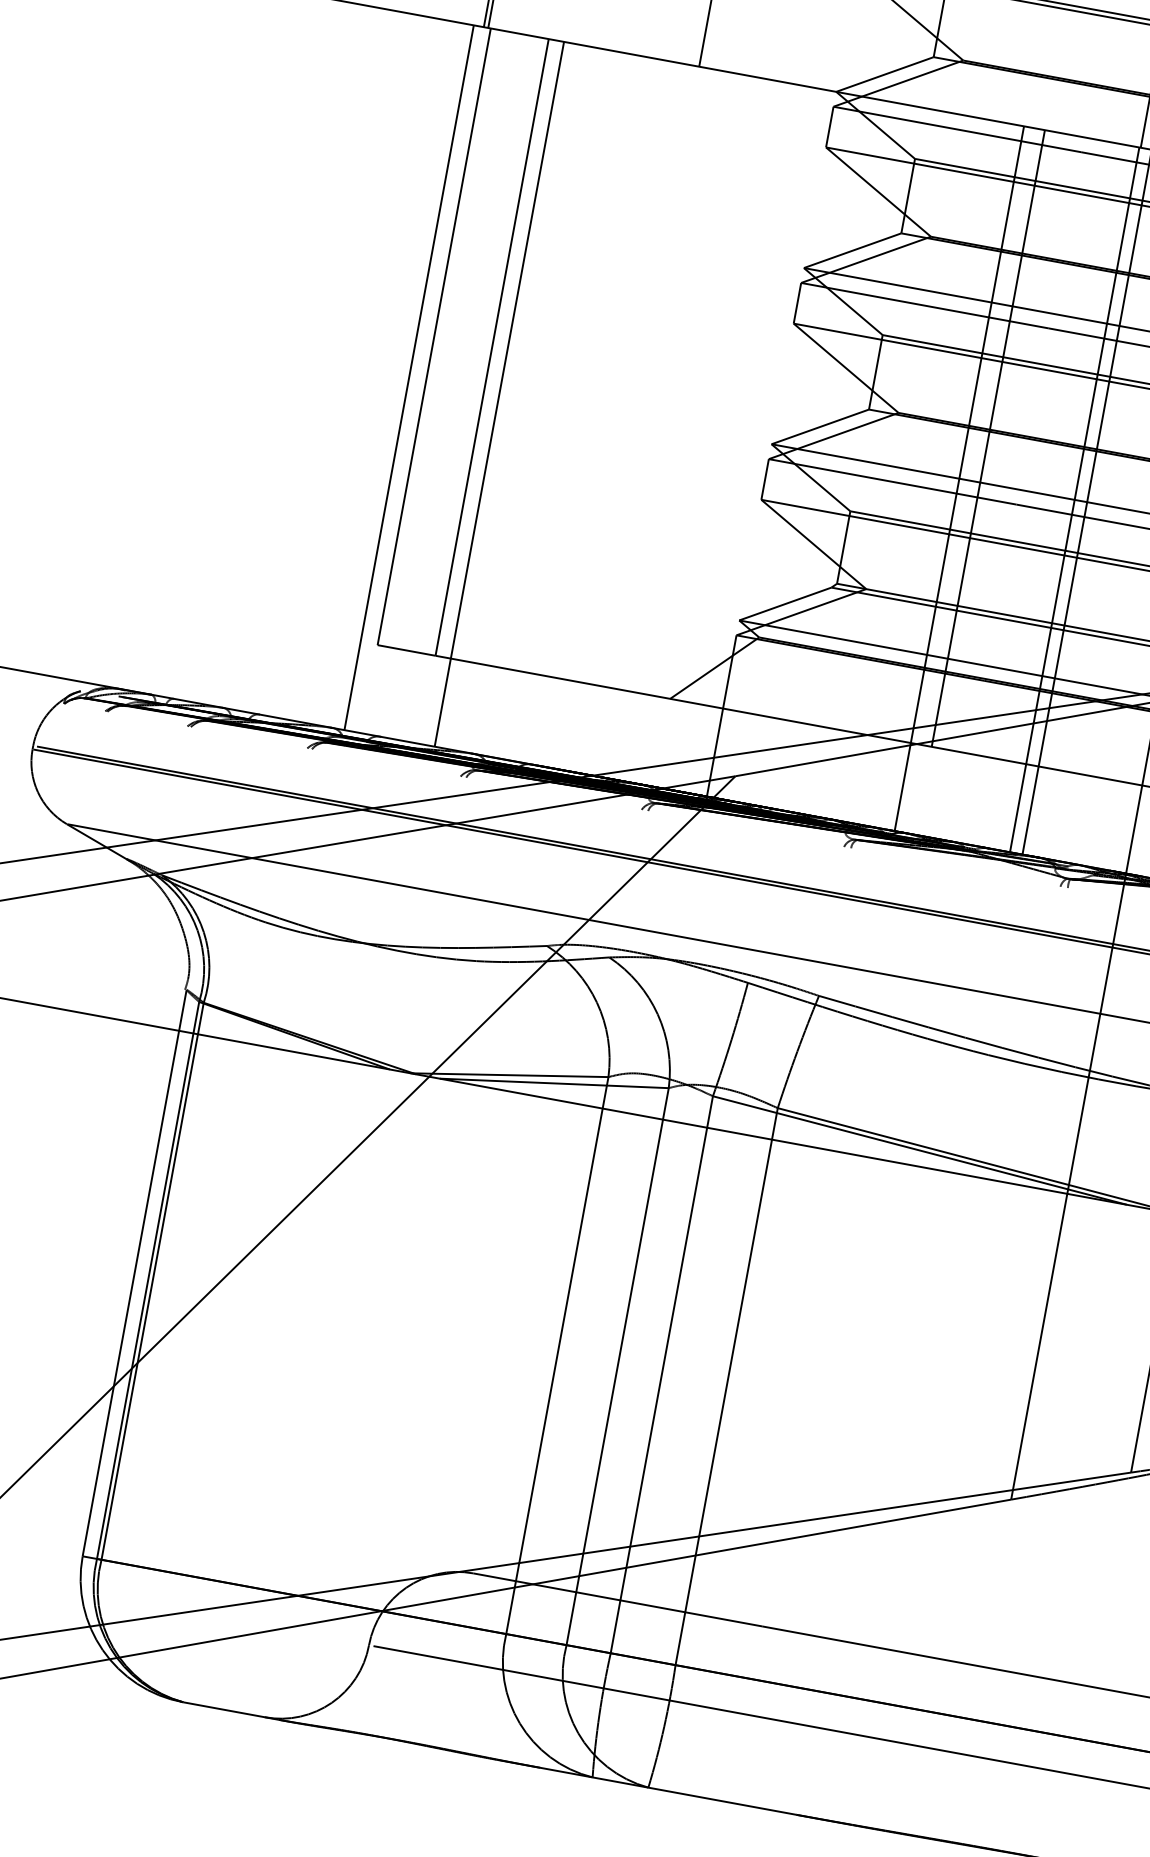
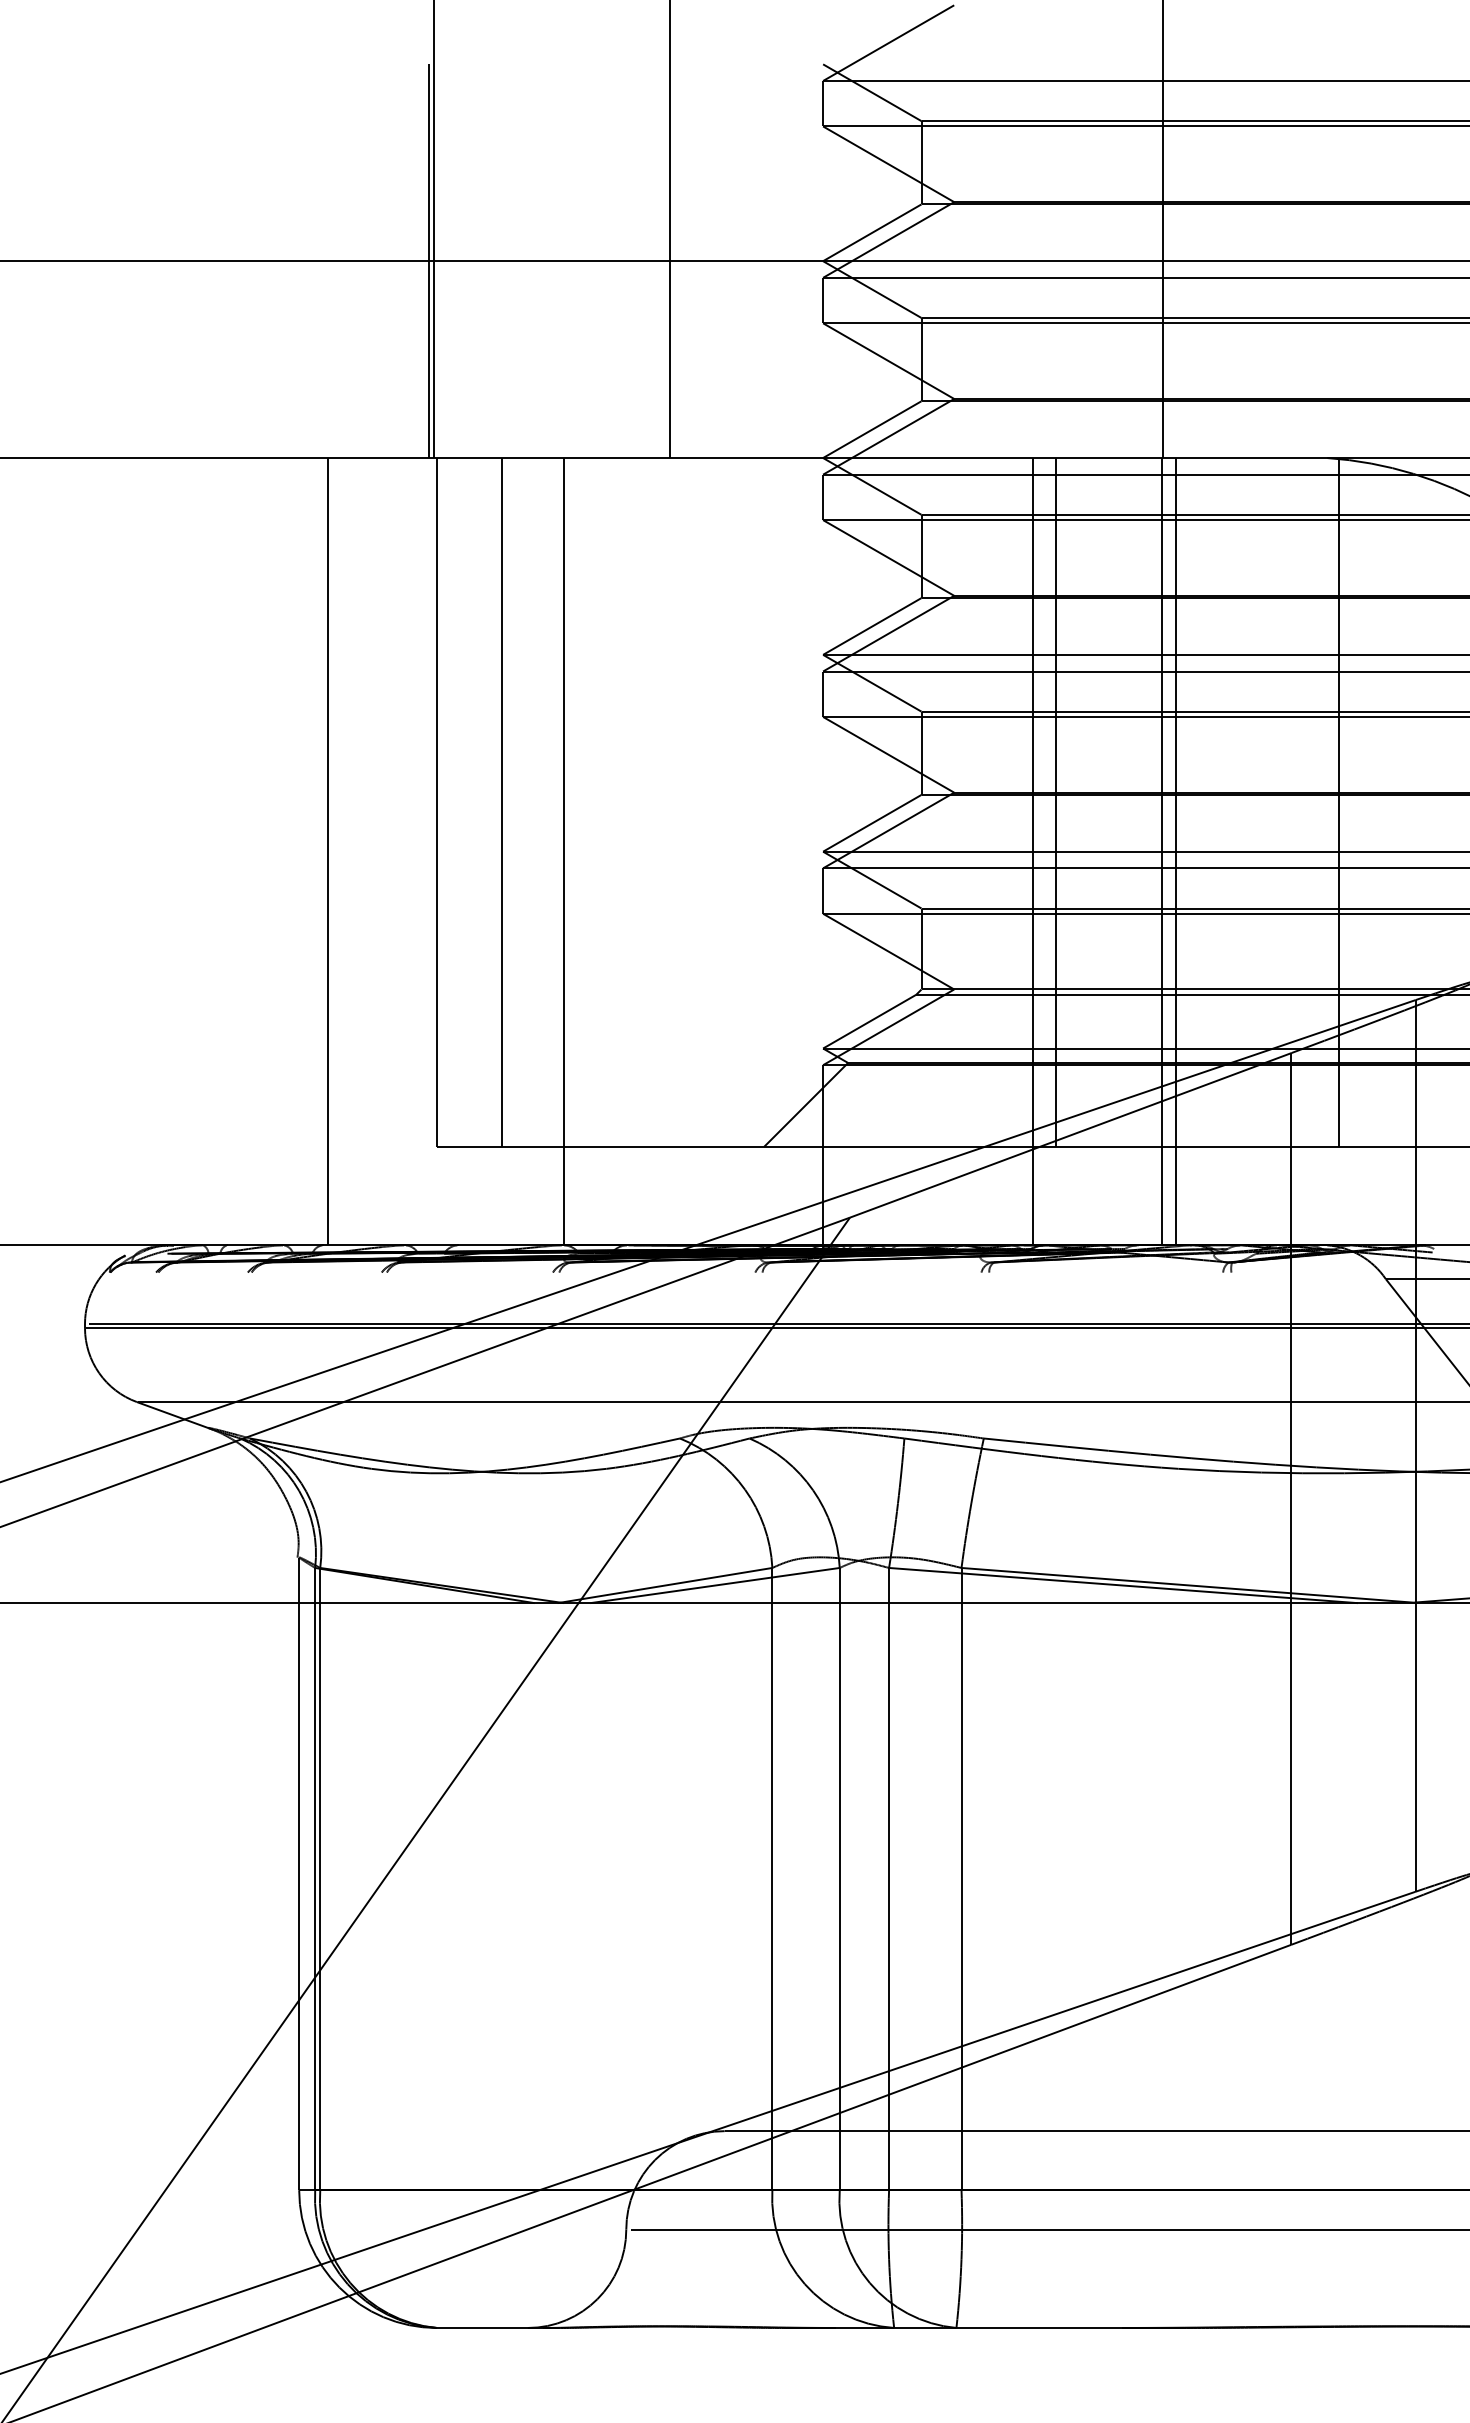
line: (409, 377) -> (328, 851), moved
line: (499, 394) -> (564, 851), moved

